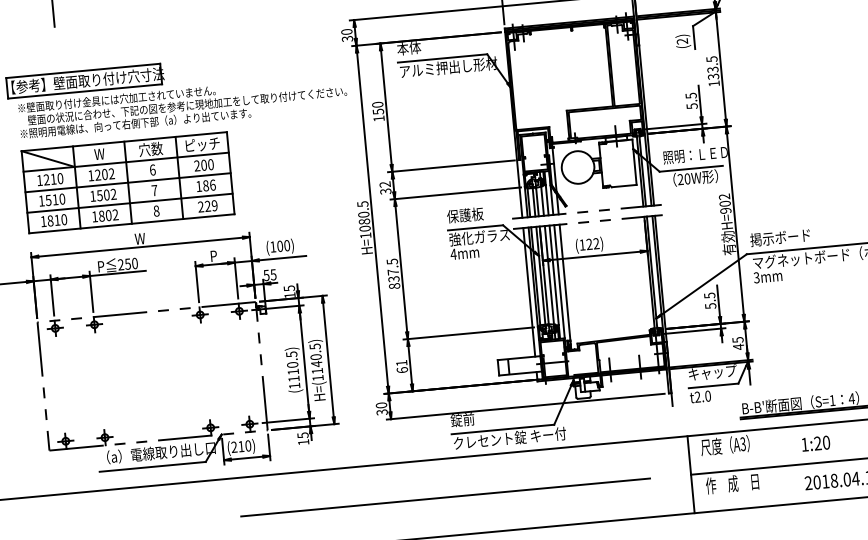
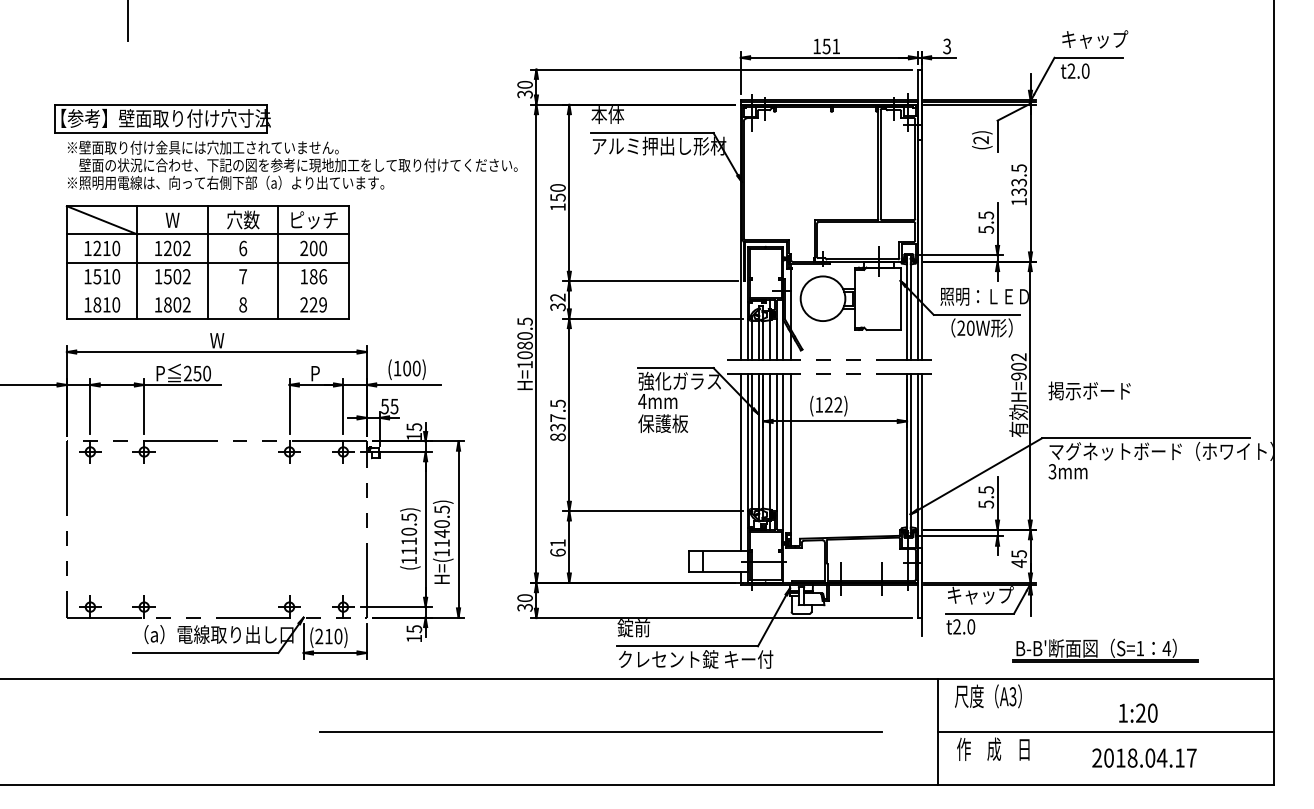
line: (129, 203) -> (207, 290), removed
text: (464, 215) -> (662, 423), moved
text: (780, 237) -> (1089, 390), moved
text: (816, 443) -> (1138, 712), moved

